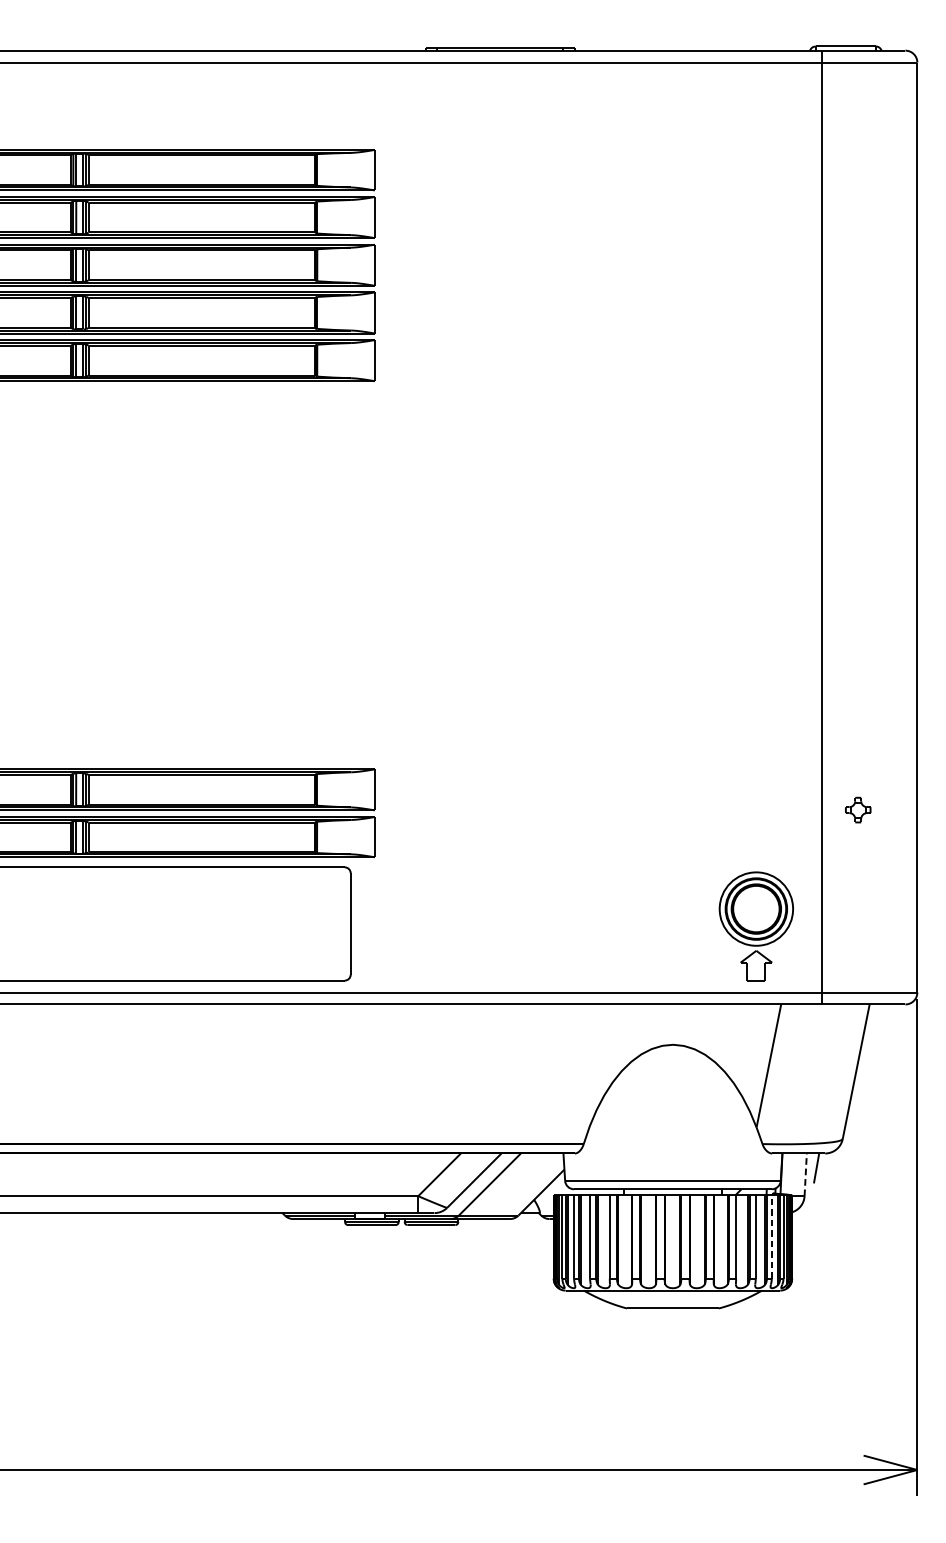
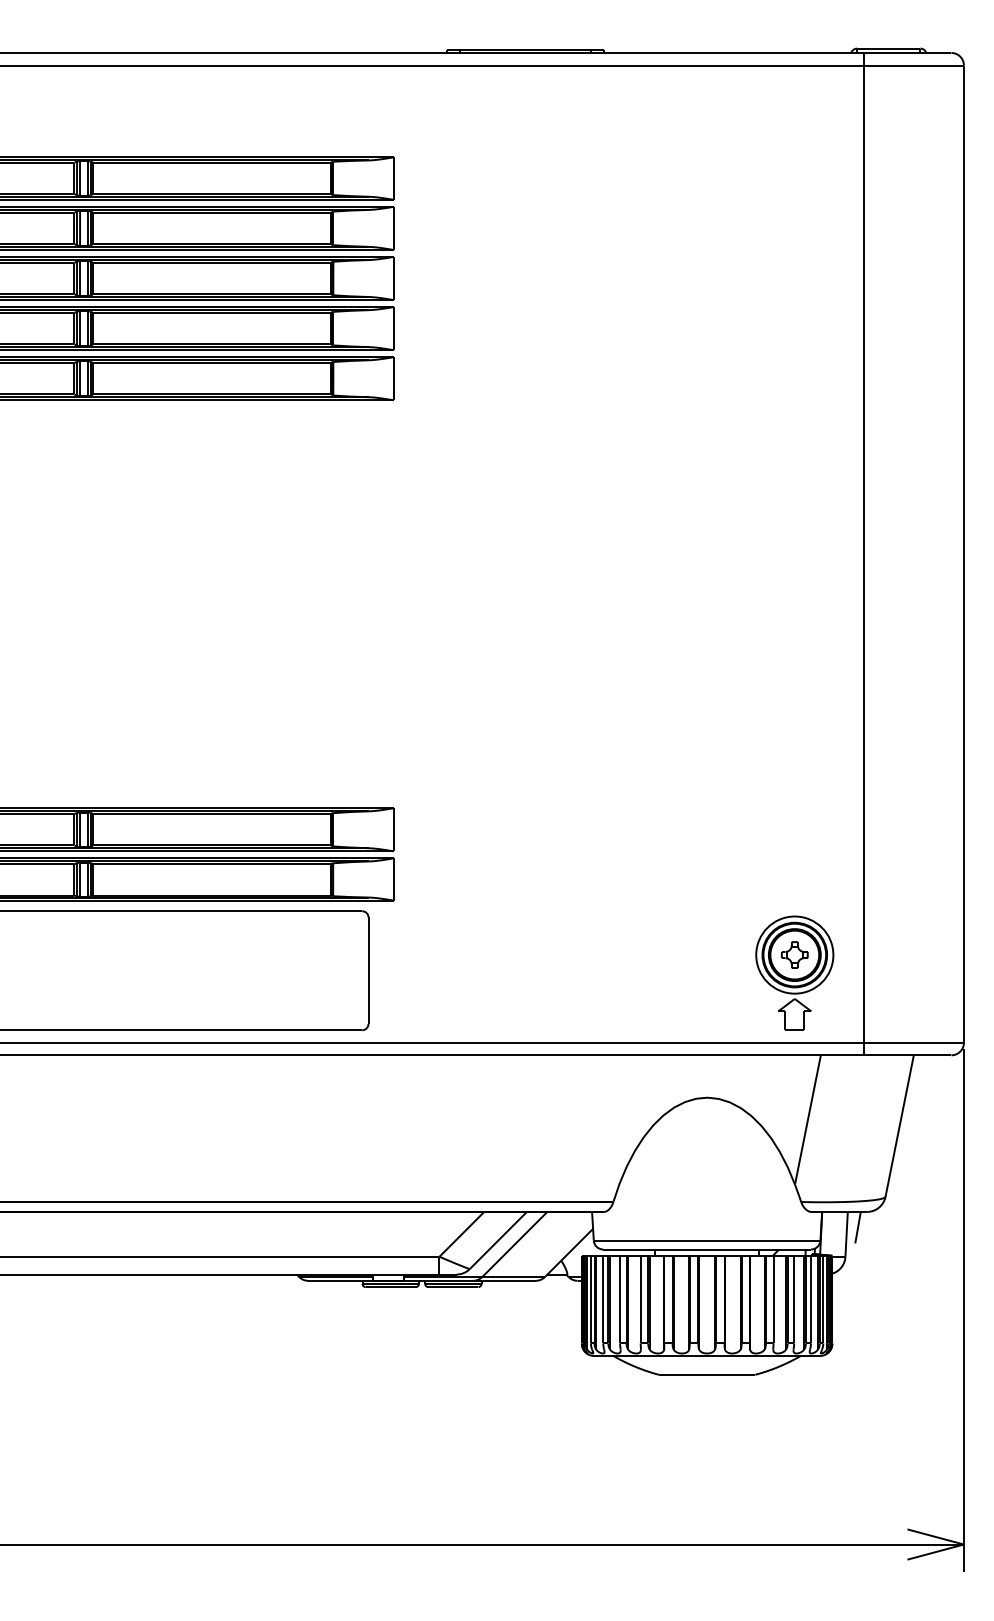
part: (857, 809) -> (794, 954), moved
line: (805, 1174) -> (846, 1233), dashed -> solid
line: (771, 1236) -> (810, 1299), dashed -> solid

